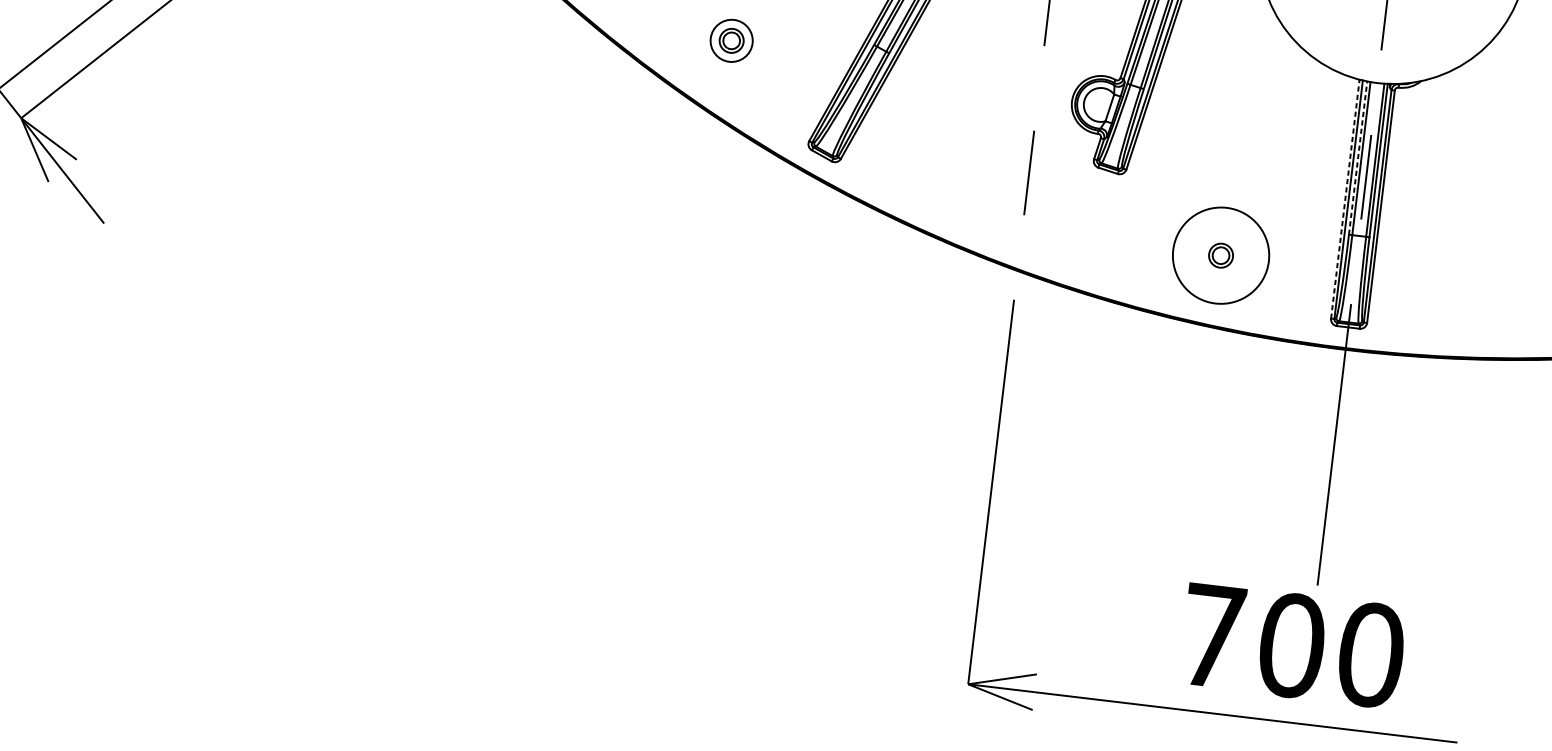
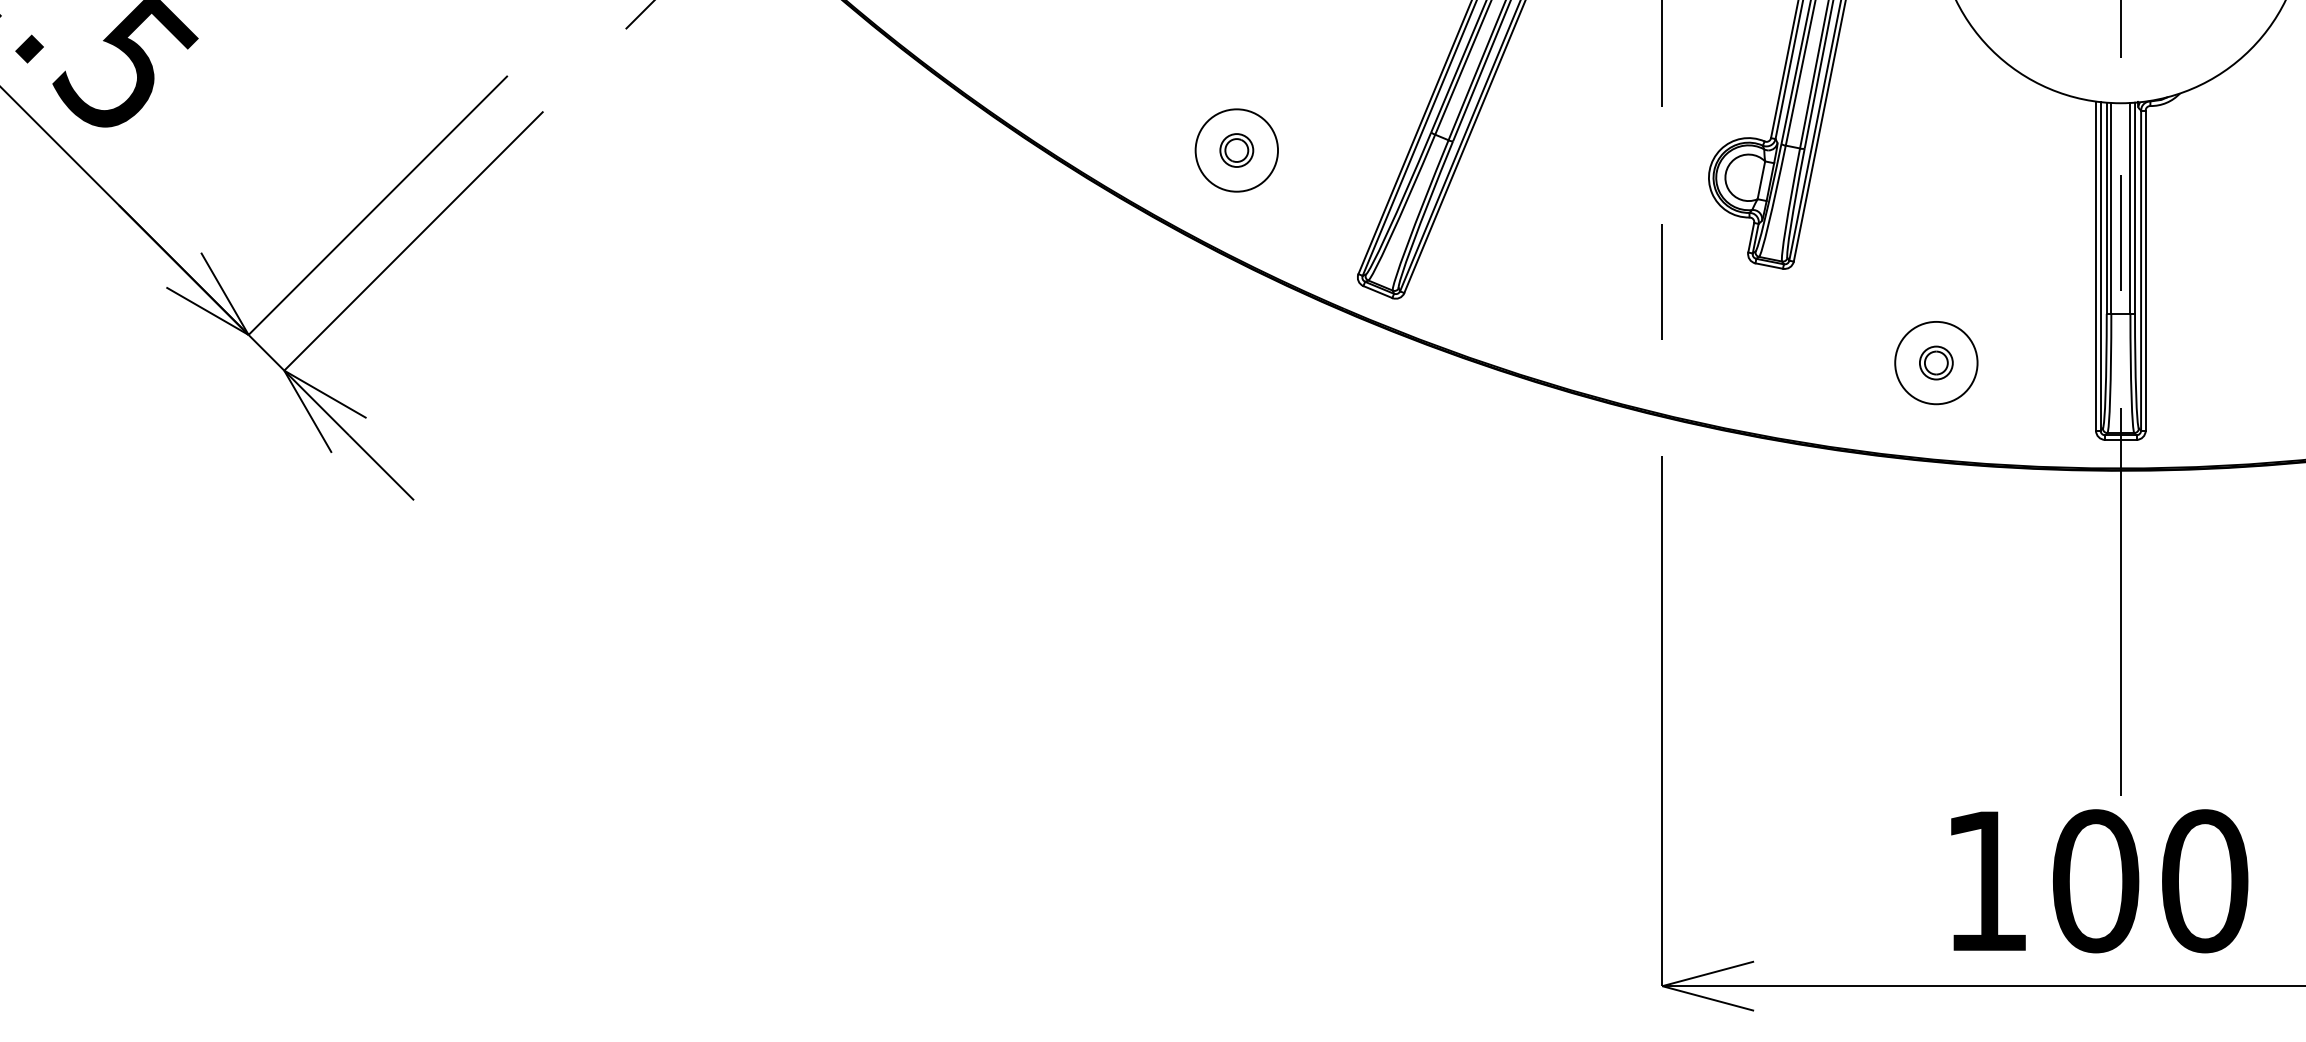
circle: (731, 40) -> (1236, 150), size x1.43
line: (1357, 158) -> (2106, 208), dashed -> solid
line: (1345, 199) -> (2096, 266), dashed -> solid
circle: (1221, 255) -> (1936, 362), size x0.62
text: (1212, 635) -> (1986, 880), 700 -> 100

